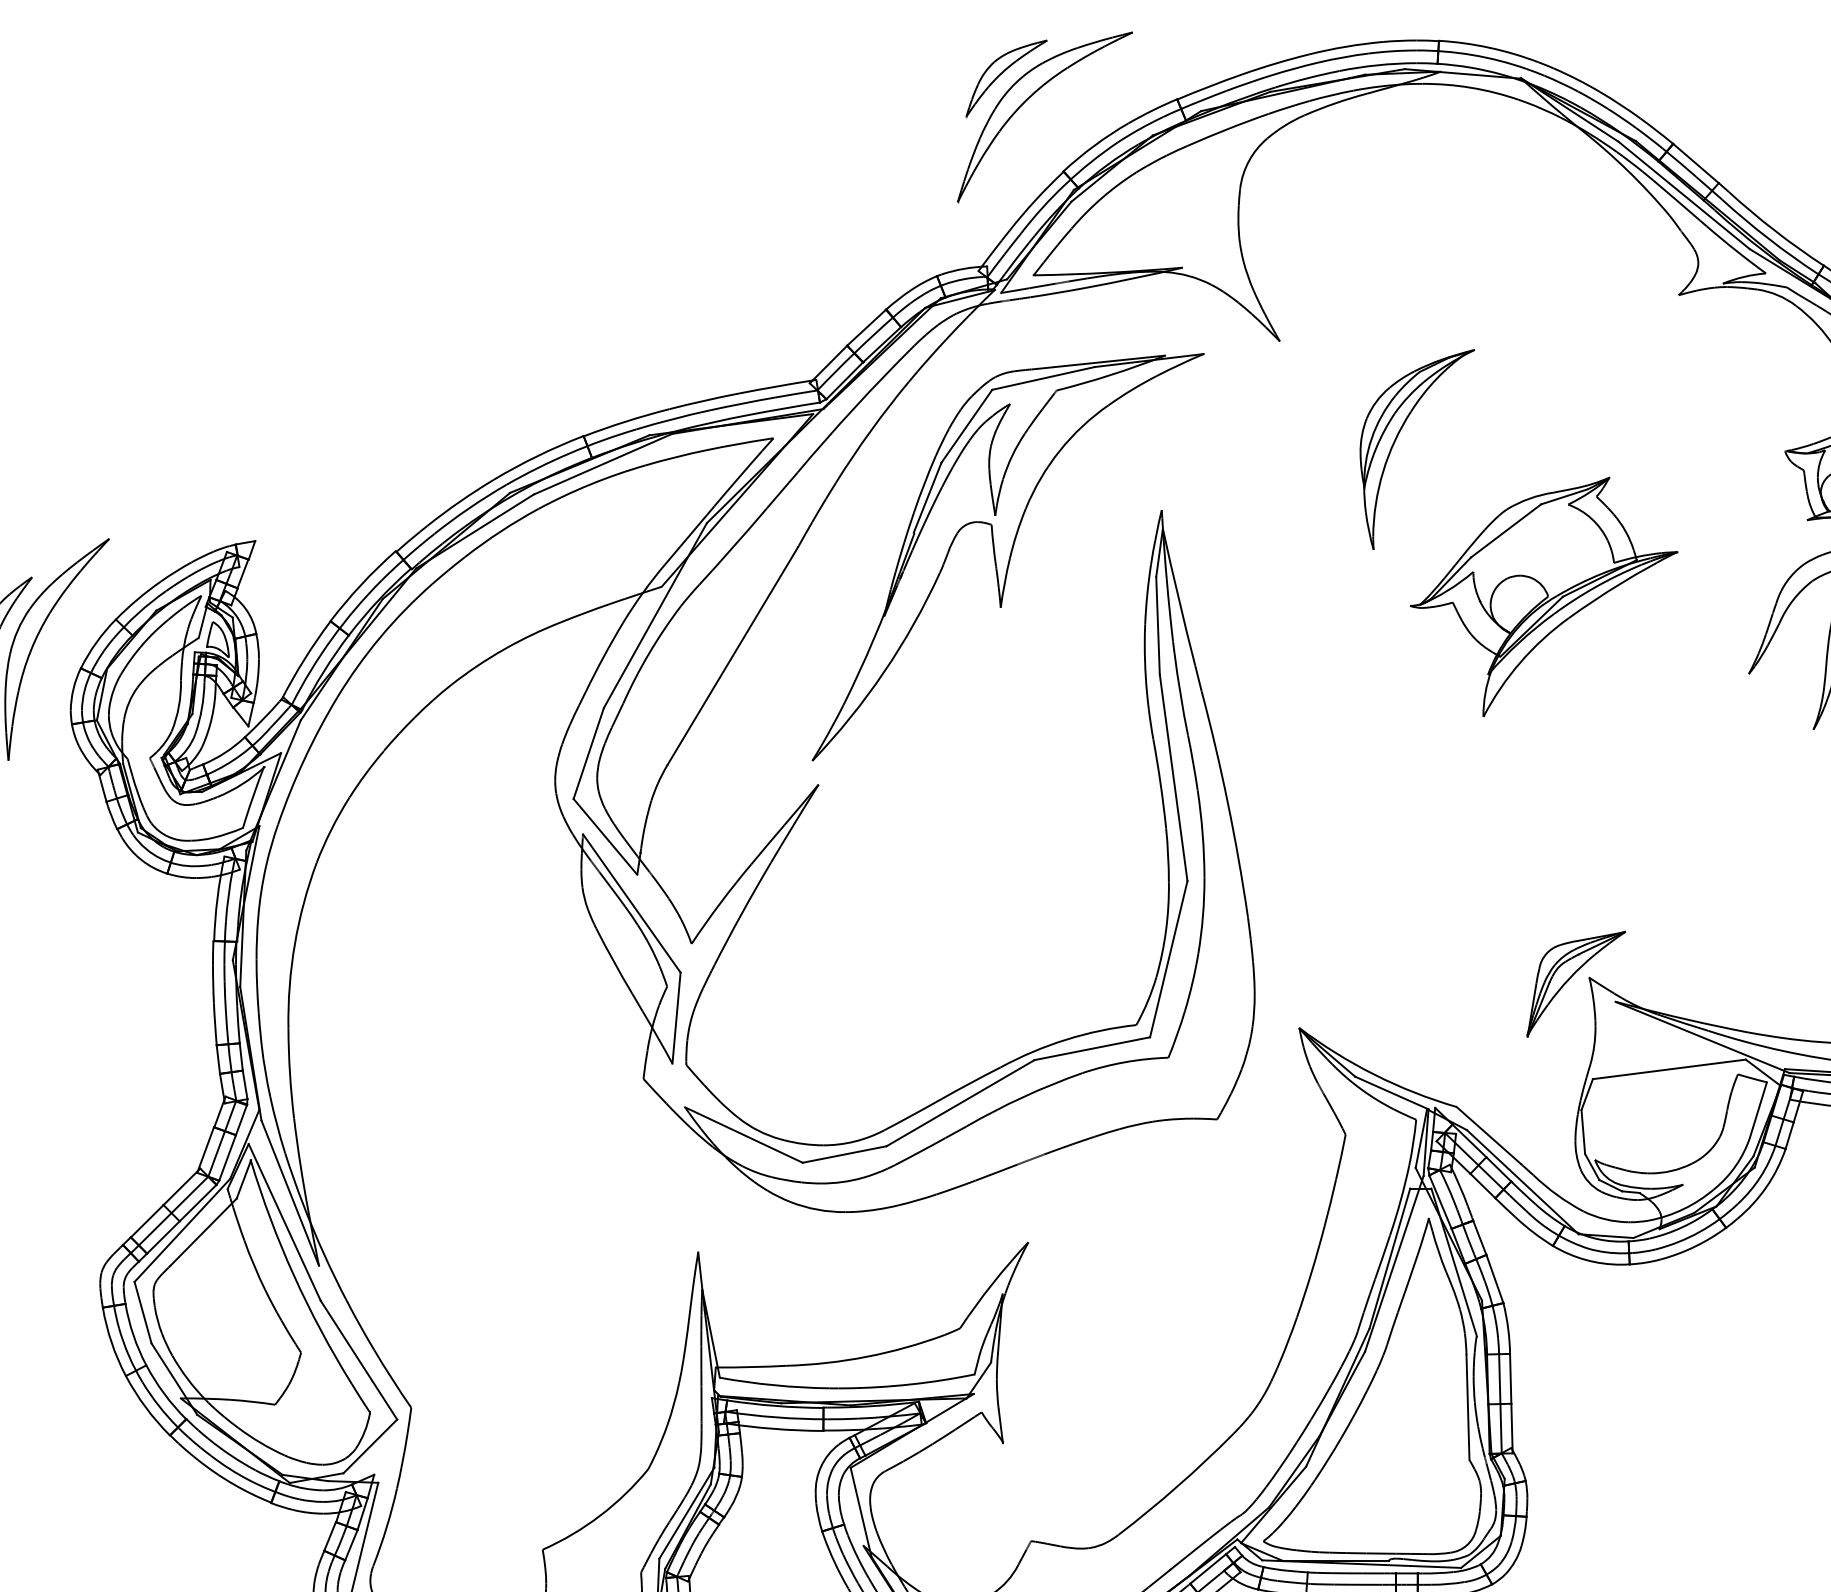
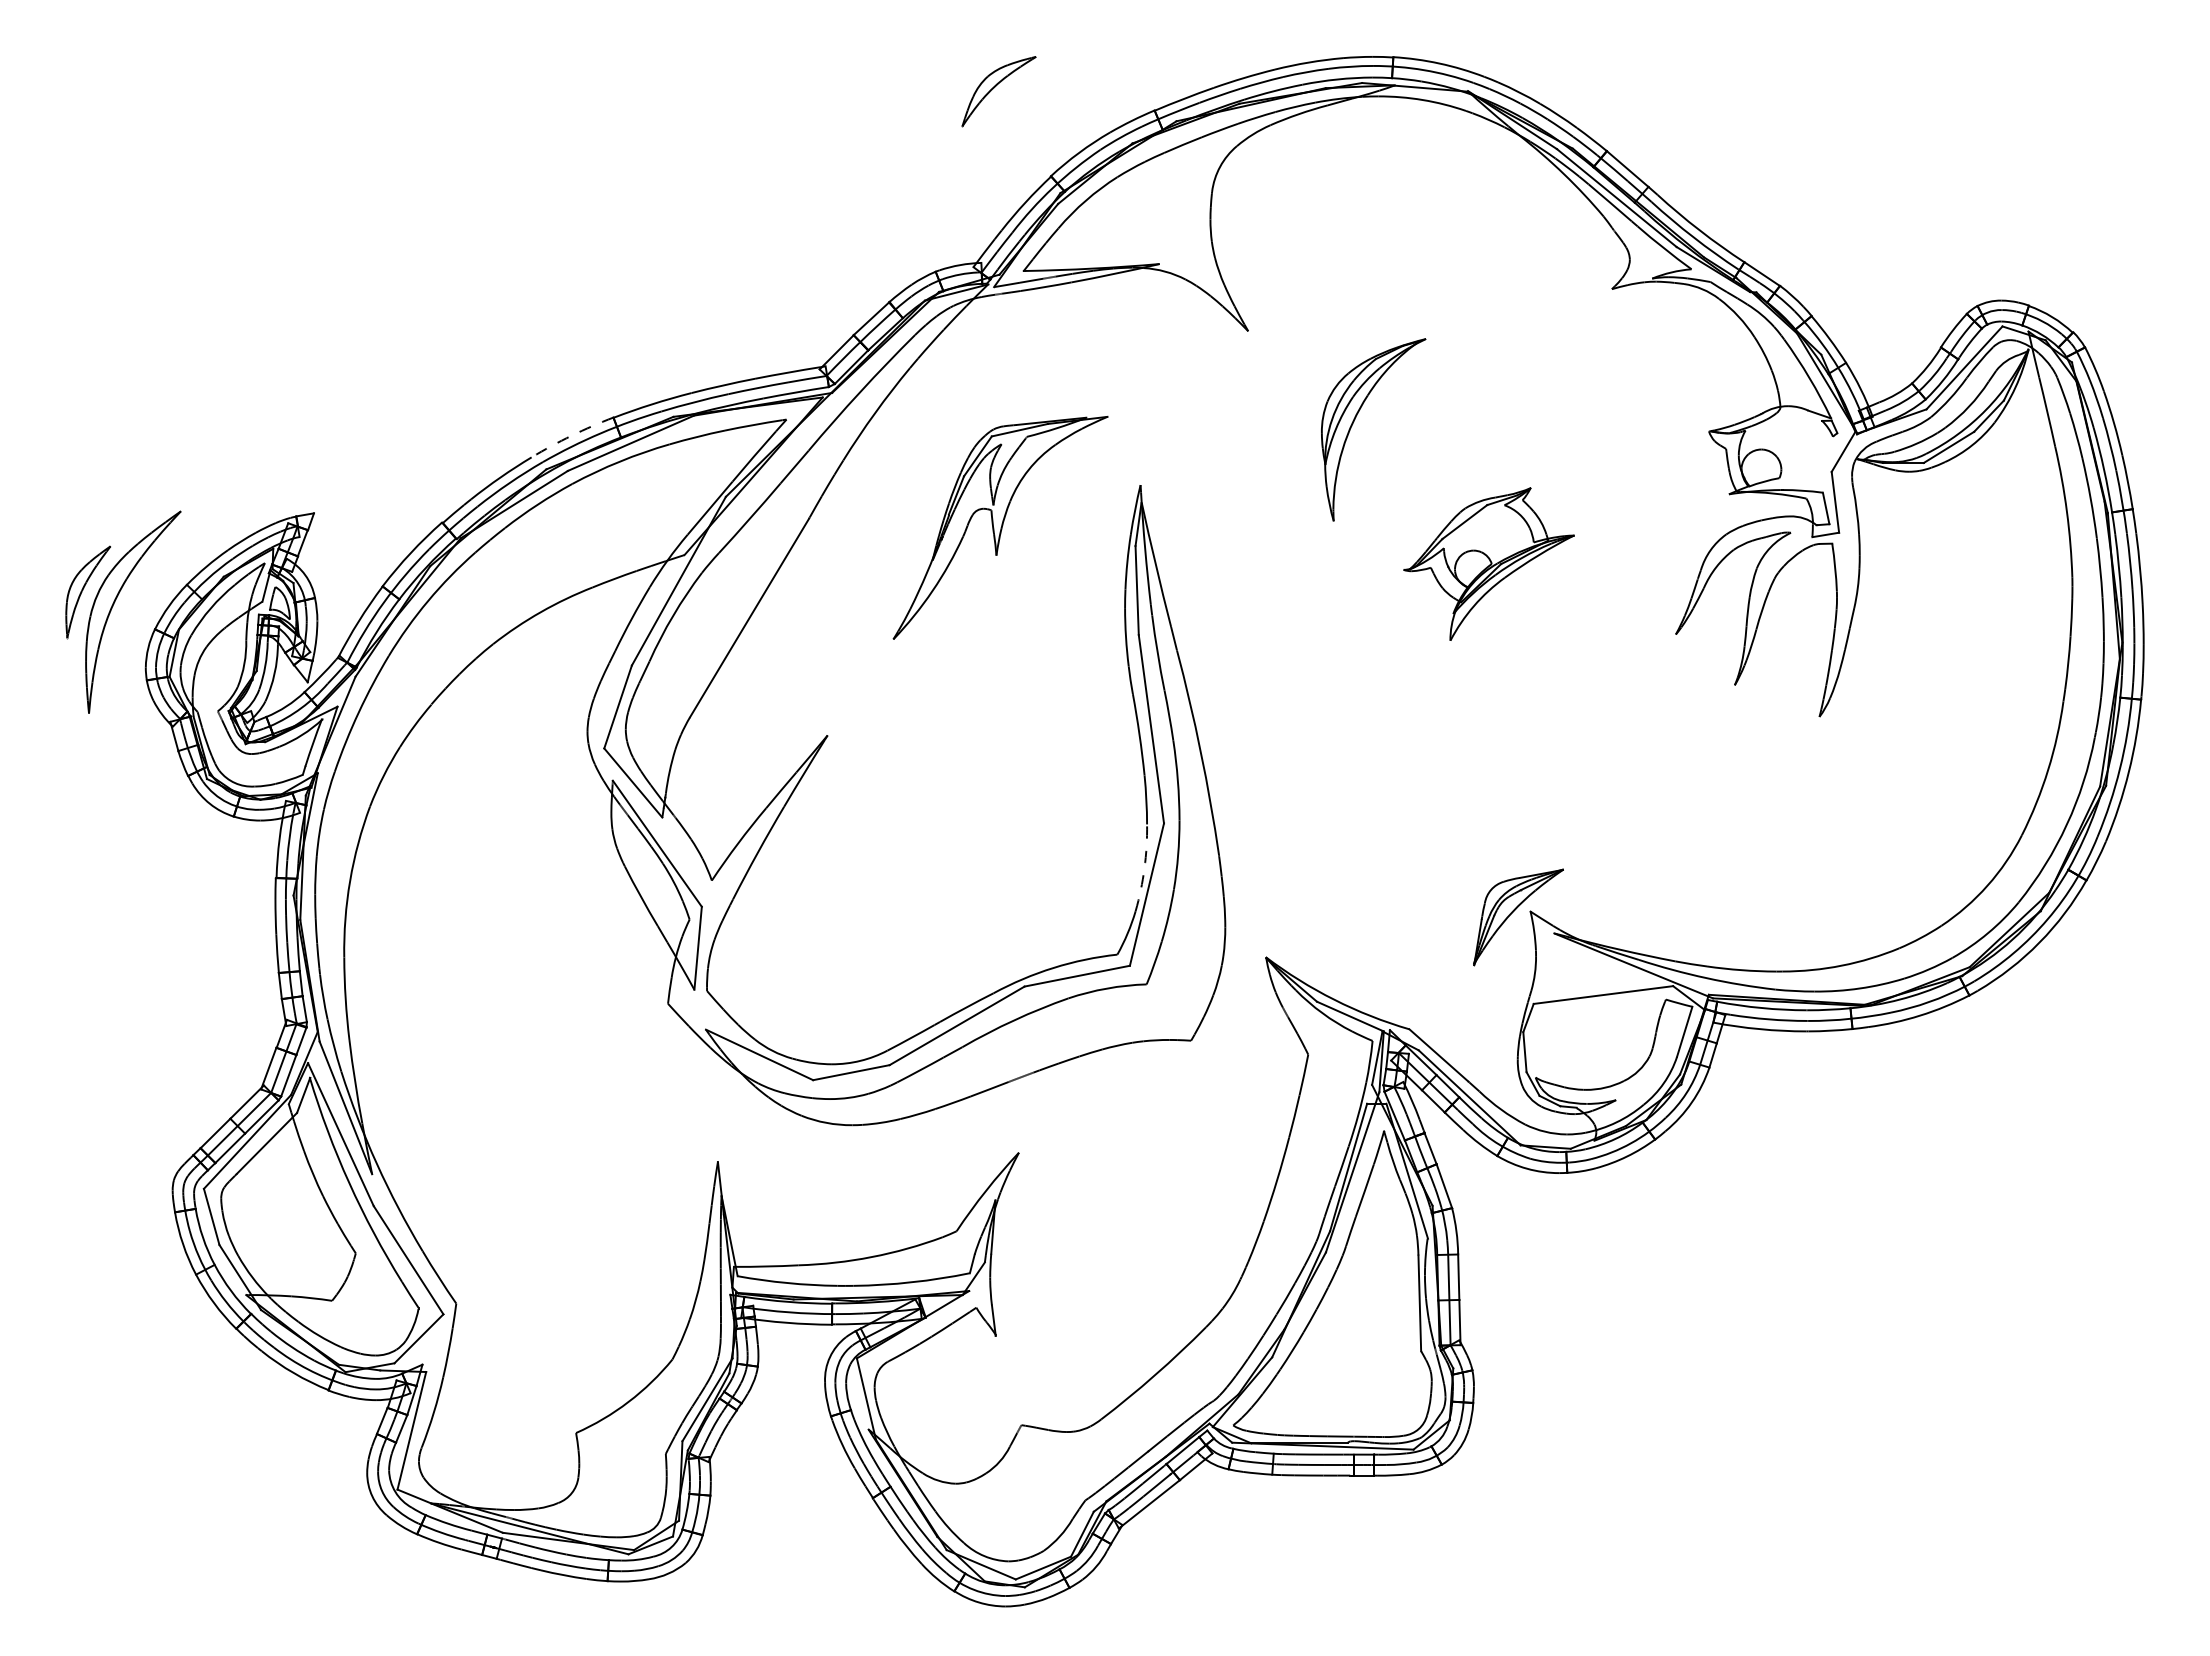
part: (1027, 100) -> (1018, 111), removed
arc: (537, 455) -> (571, 435), solid -> dashed
part: (1008, 556) -> (1000, 527), size x0.6
part: (1543, 596) -> (1488, 563), size x0.7
arc: (1166, 930) -> (1144, 868), solid -> dashed

